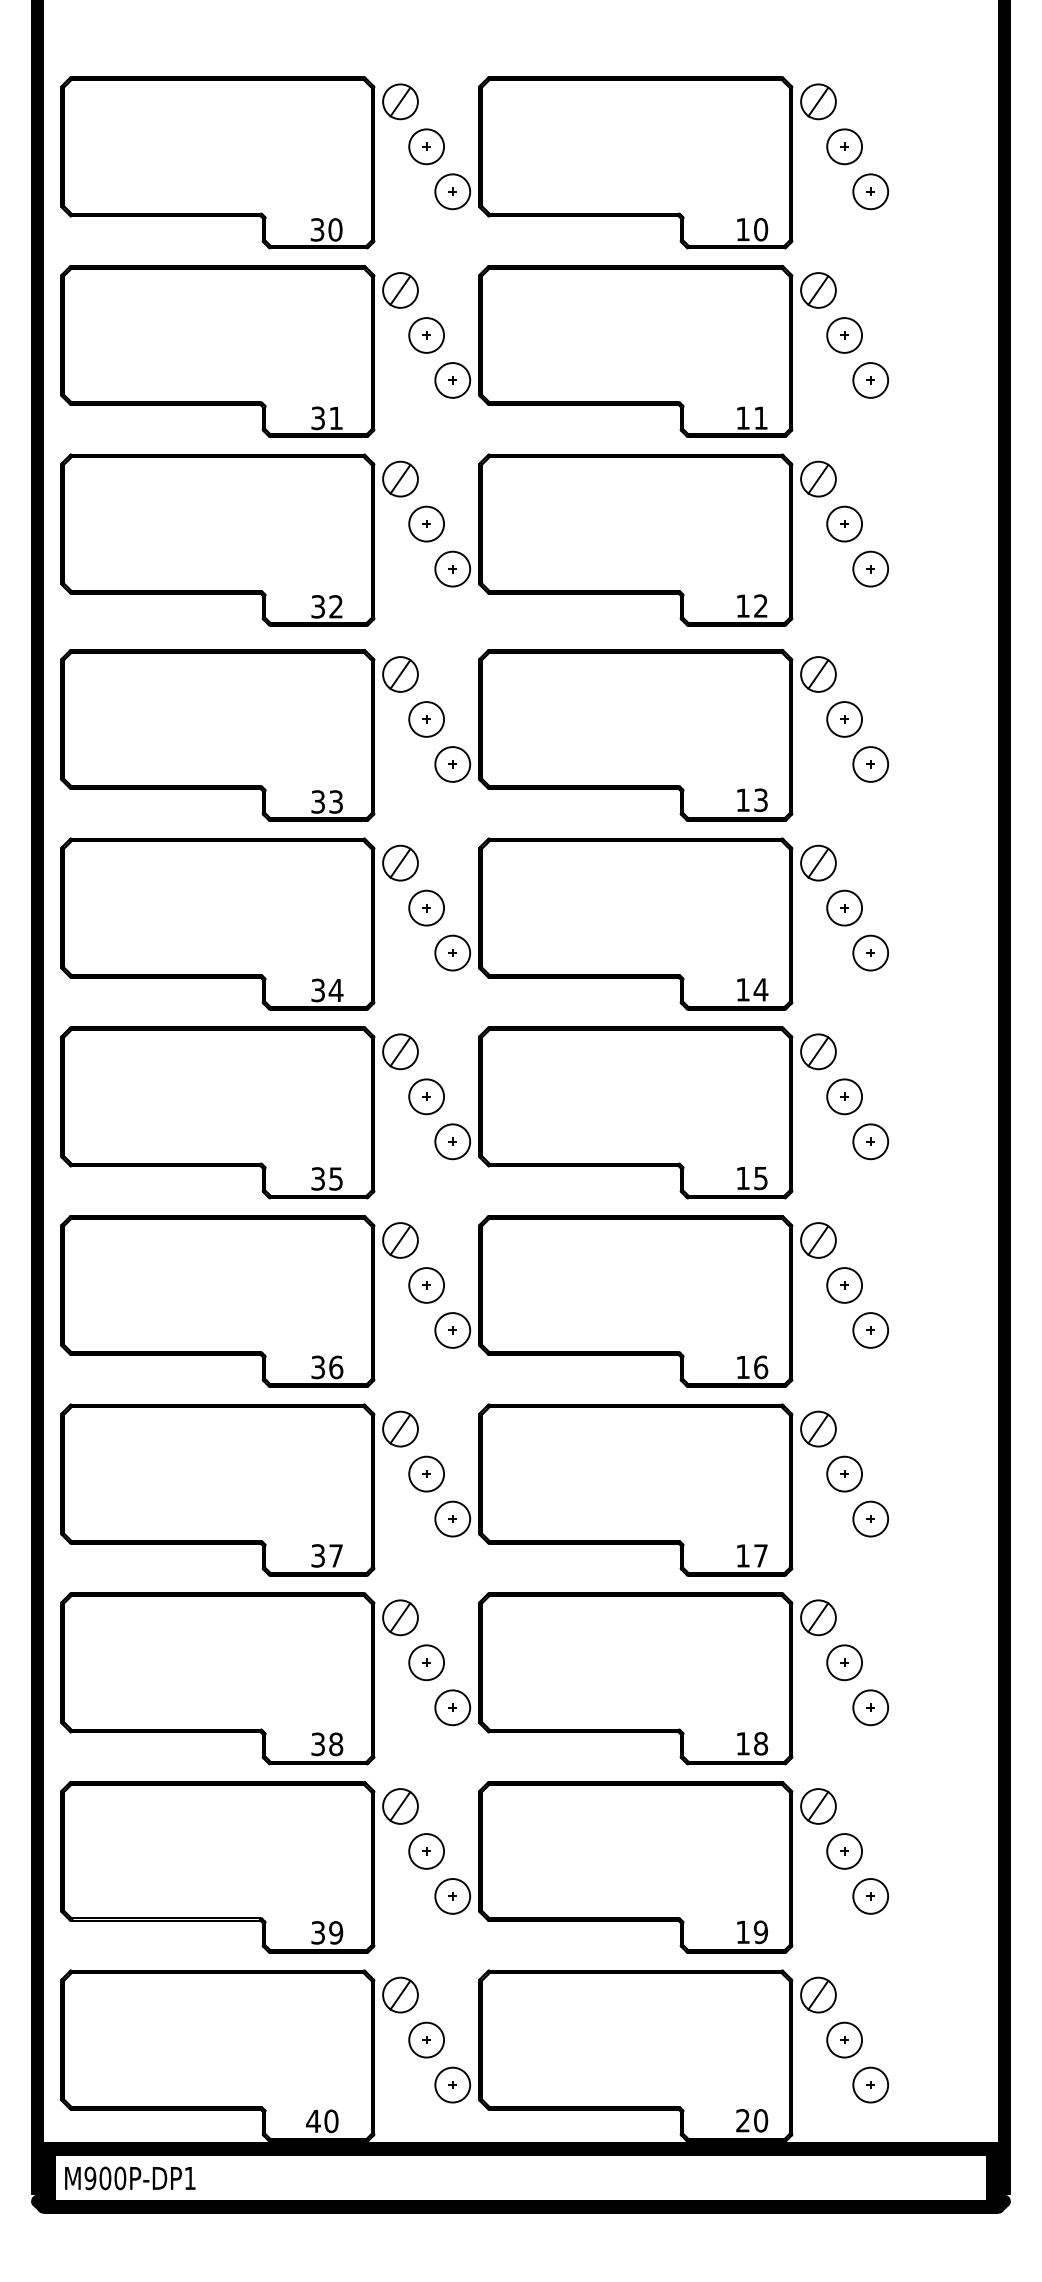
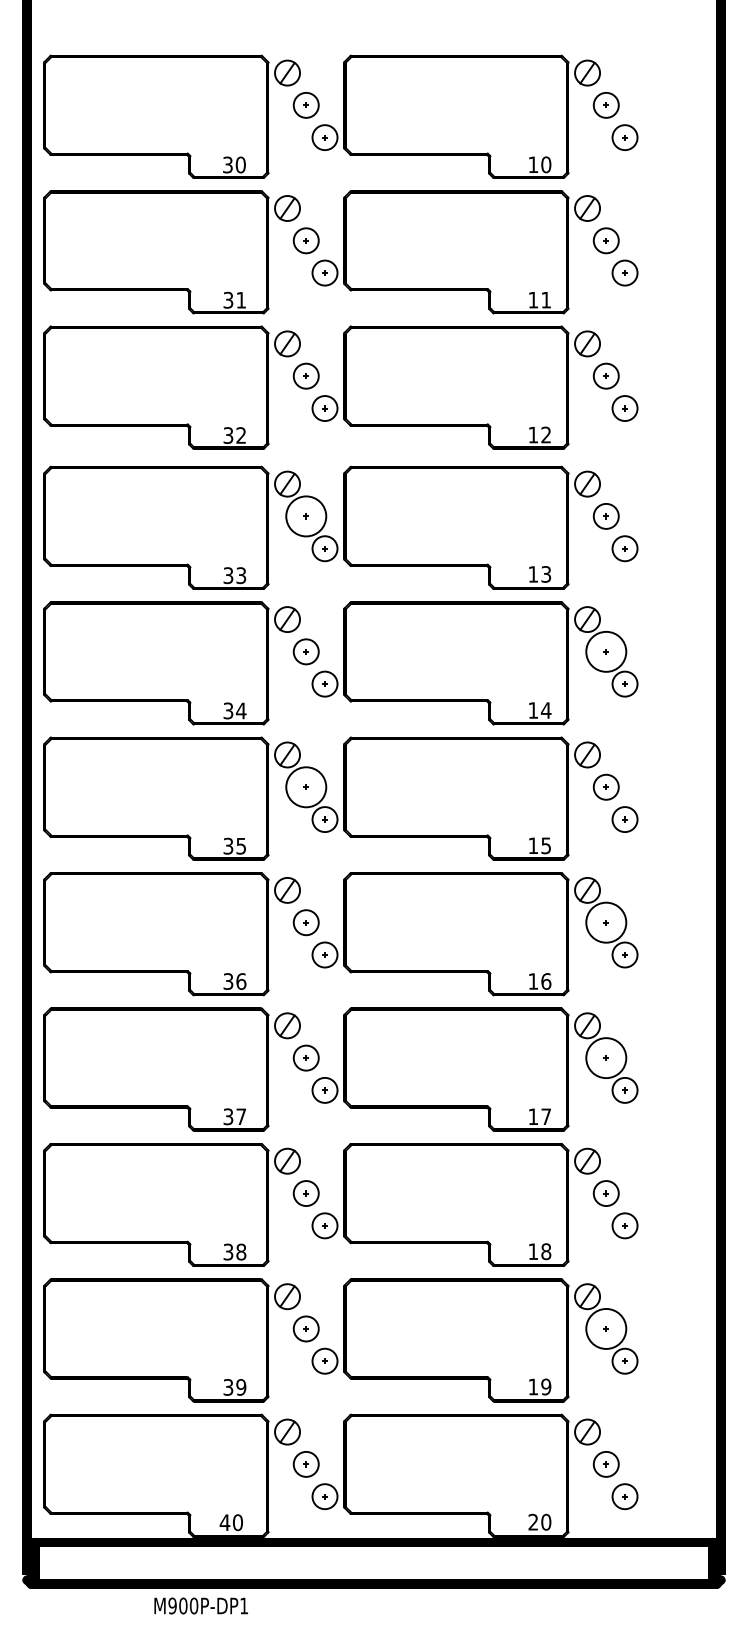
circle: (426, 719) -> (306, 516), size x1.6
circle: (844, 907) -> (606, 651), size x1.6
circle: (426, 1096) -> (306, 787), size x1.6
circle: (844, 1285) -> (606, 922), size x1.6
circle: (844, 1473) -> (606, 1057), size x1.6
circle: (844, 1851) -> (606, 1328), size x1.6
text: (130, 2178) -> (201, 1606), moved

